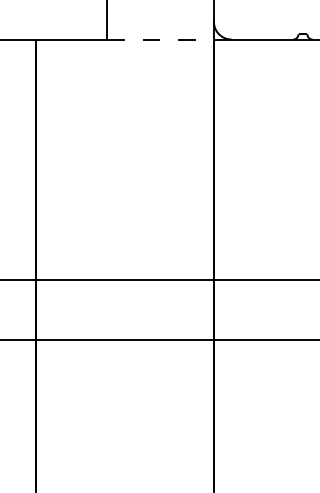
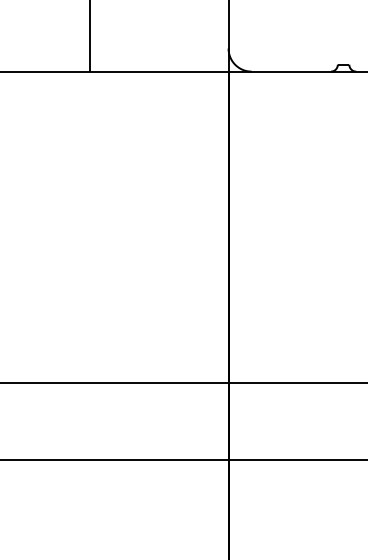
line: (160, 39) -> (159, 71), dashed -> solid

